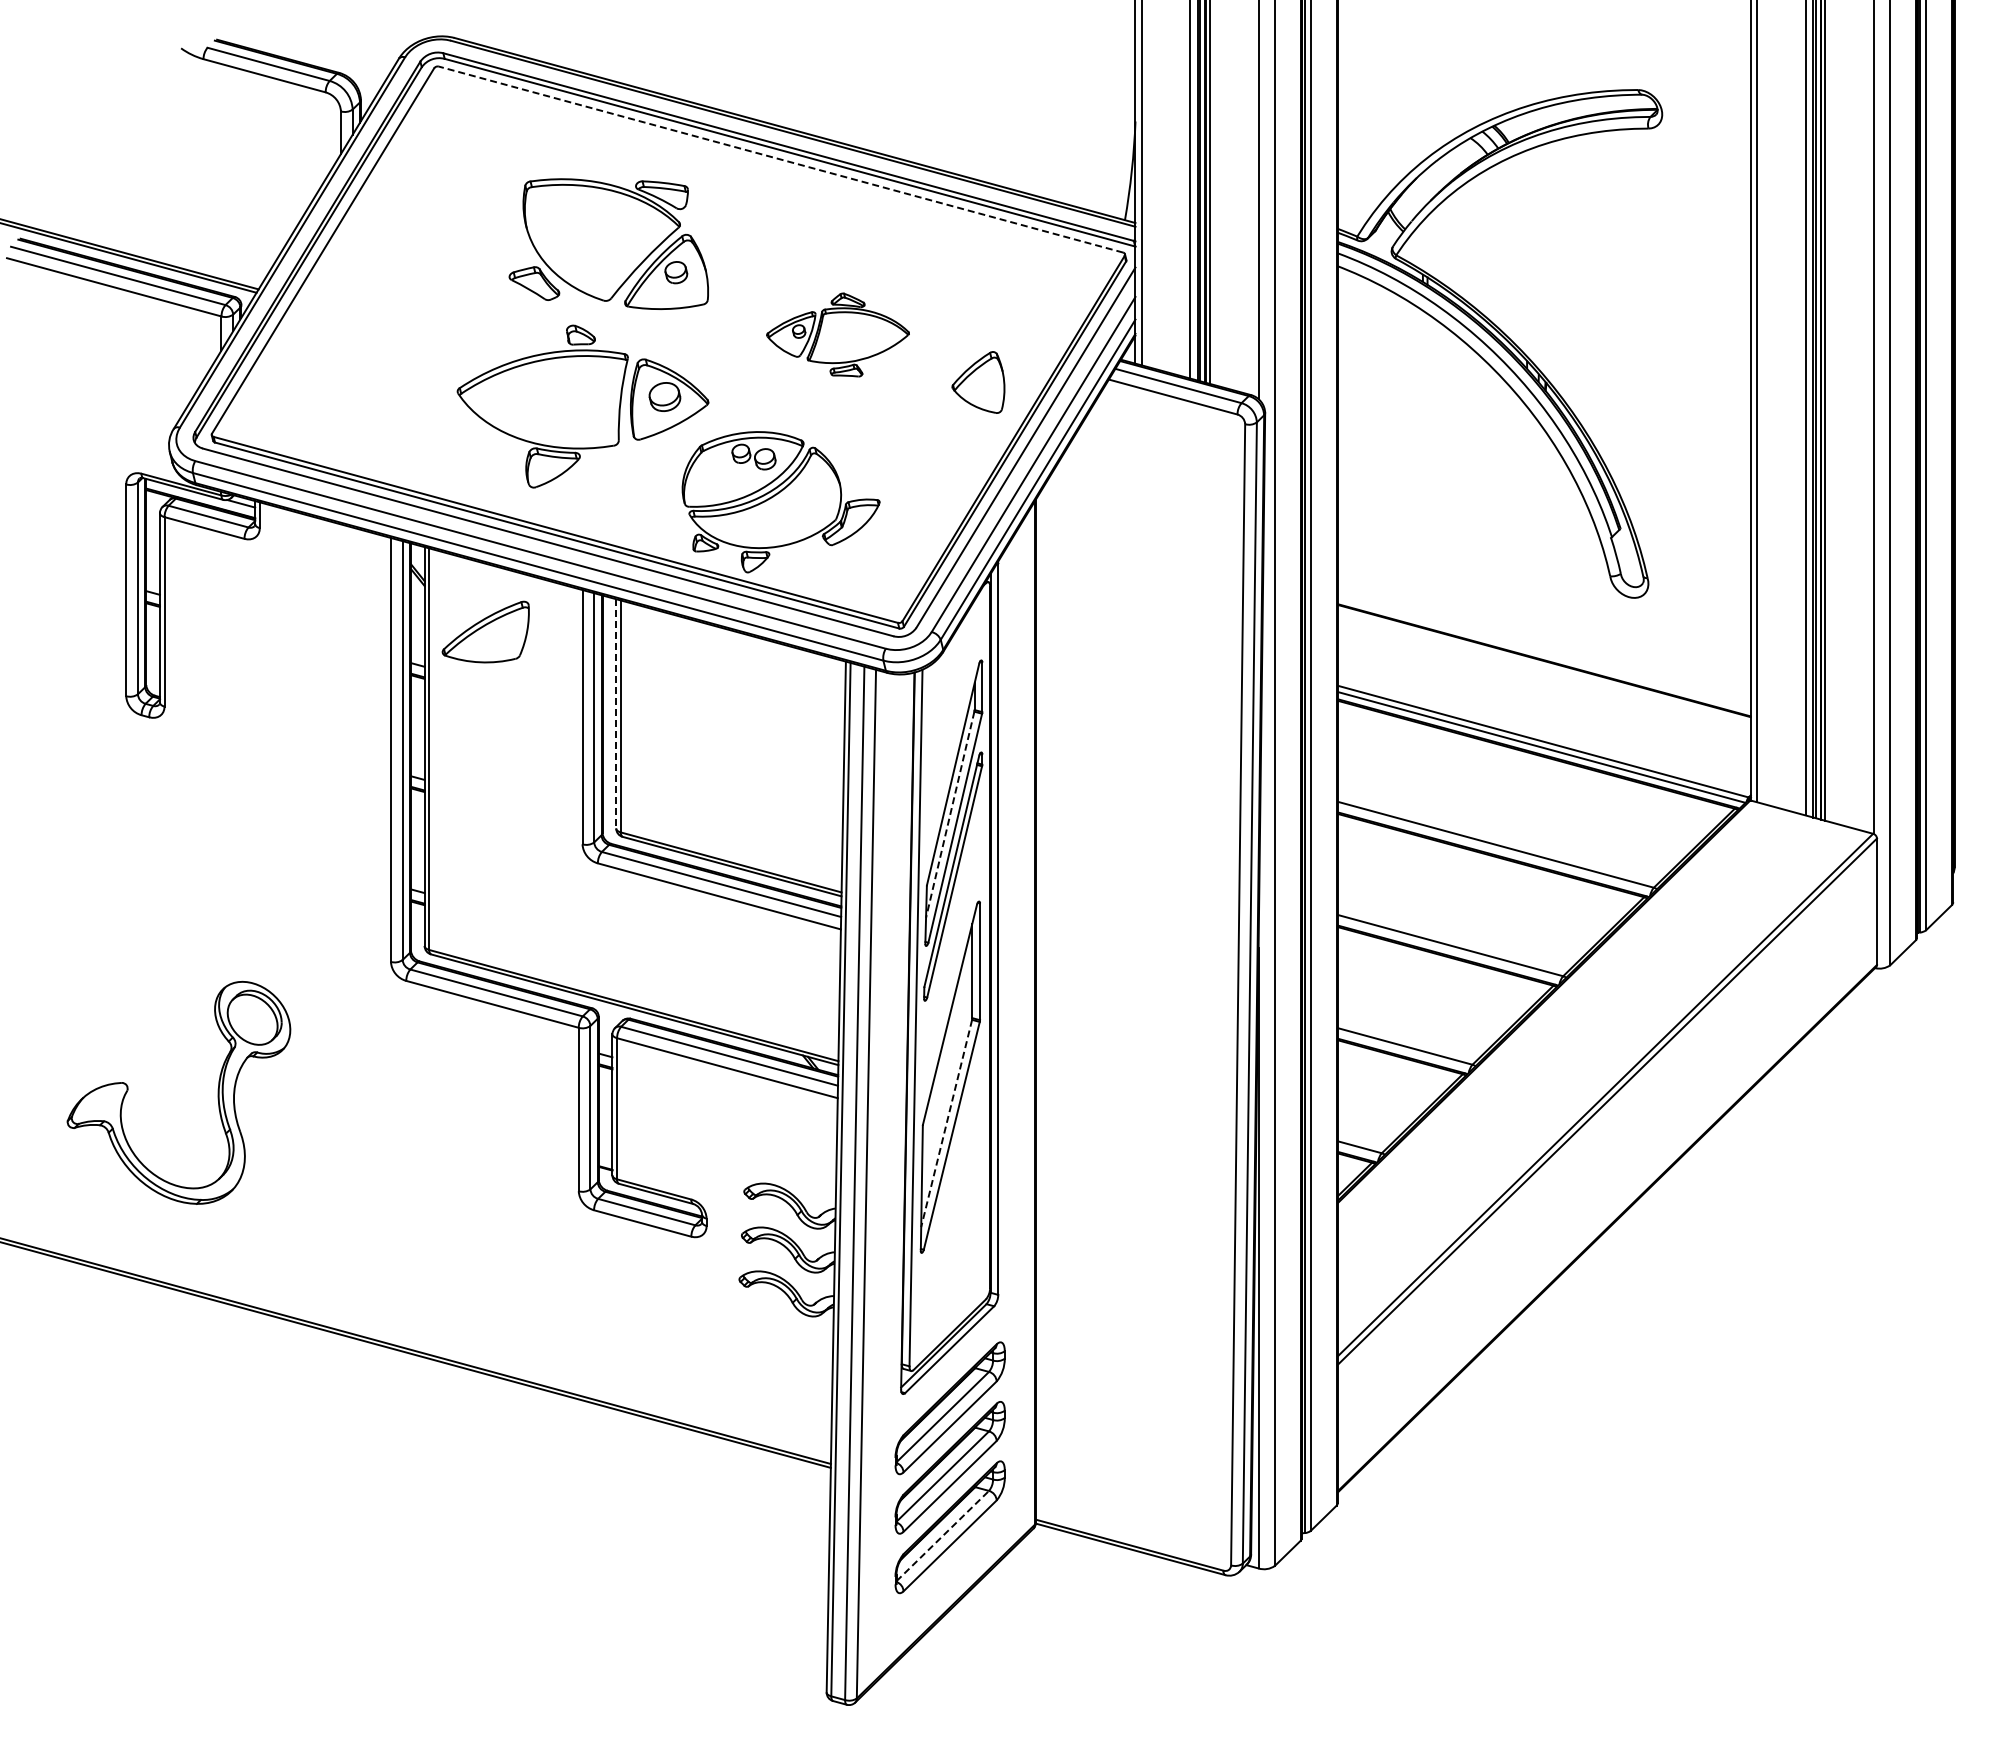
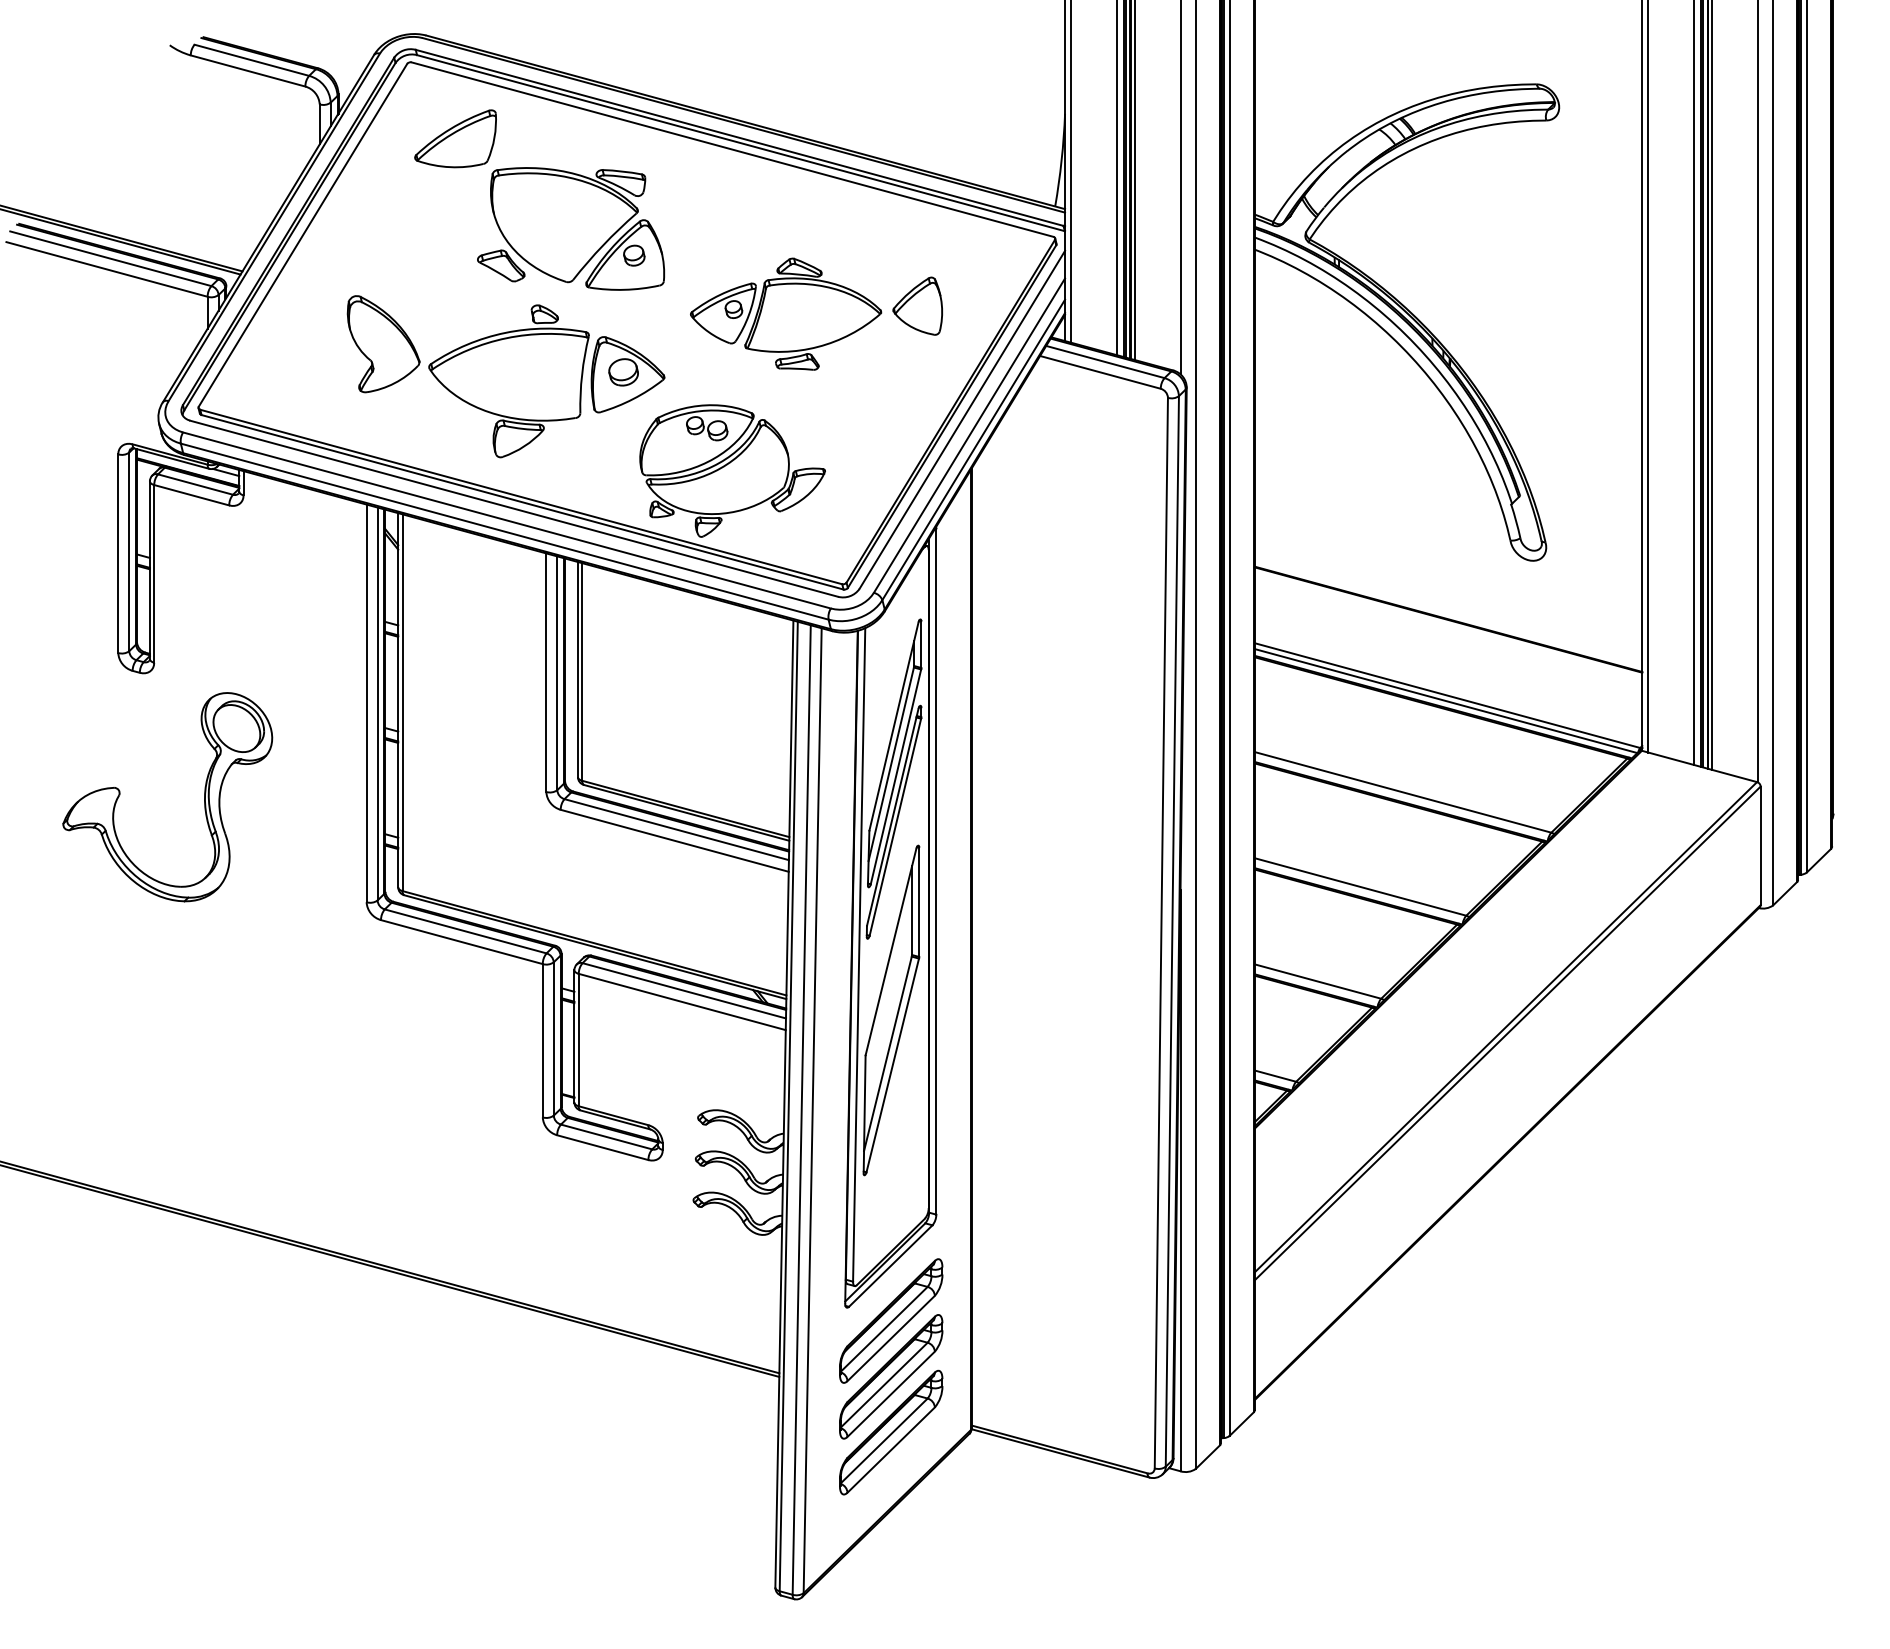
line: (780, 159) -> (732, 149), dashed -> solid
part: (837, 334) -> (785, 313), size x1.43
part: (409, 366) -> (384, 343), added
part: (978, 382) -> (917, 306), moved
part: (485, 631) -> (455, 138), moved
line: (616, 713) -> (578, 669), dashed -> solid
line: (950, 814) -> (891, 763), dashed -> solid
part: (217, 1092) -> (203, 796), moved
line: (946, 1123) -> (887, 1053), dashed -> solid
line: (942, 1536) -> (884, 1441), dashed -> solid

